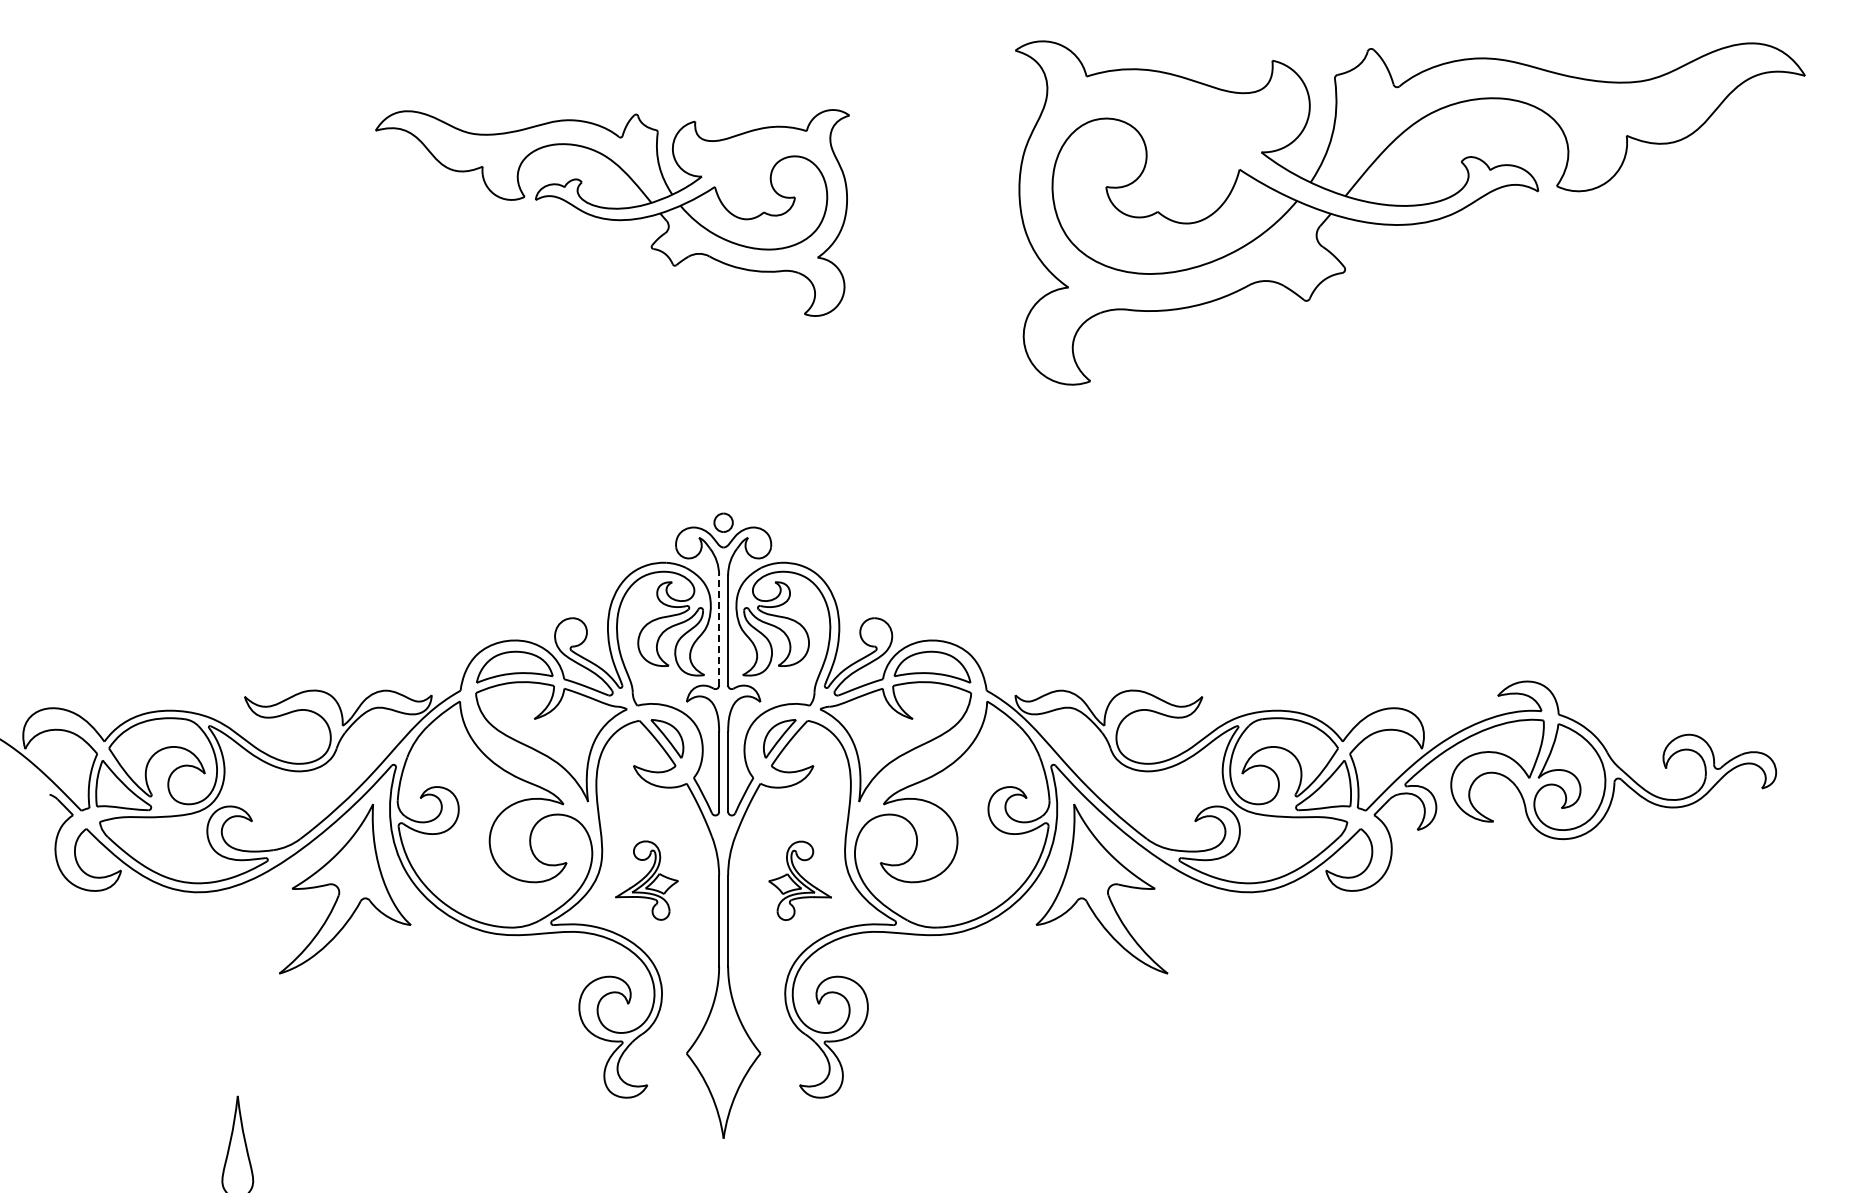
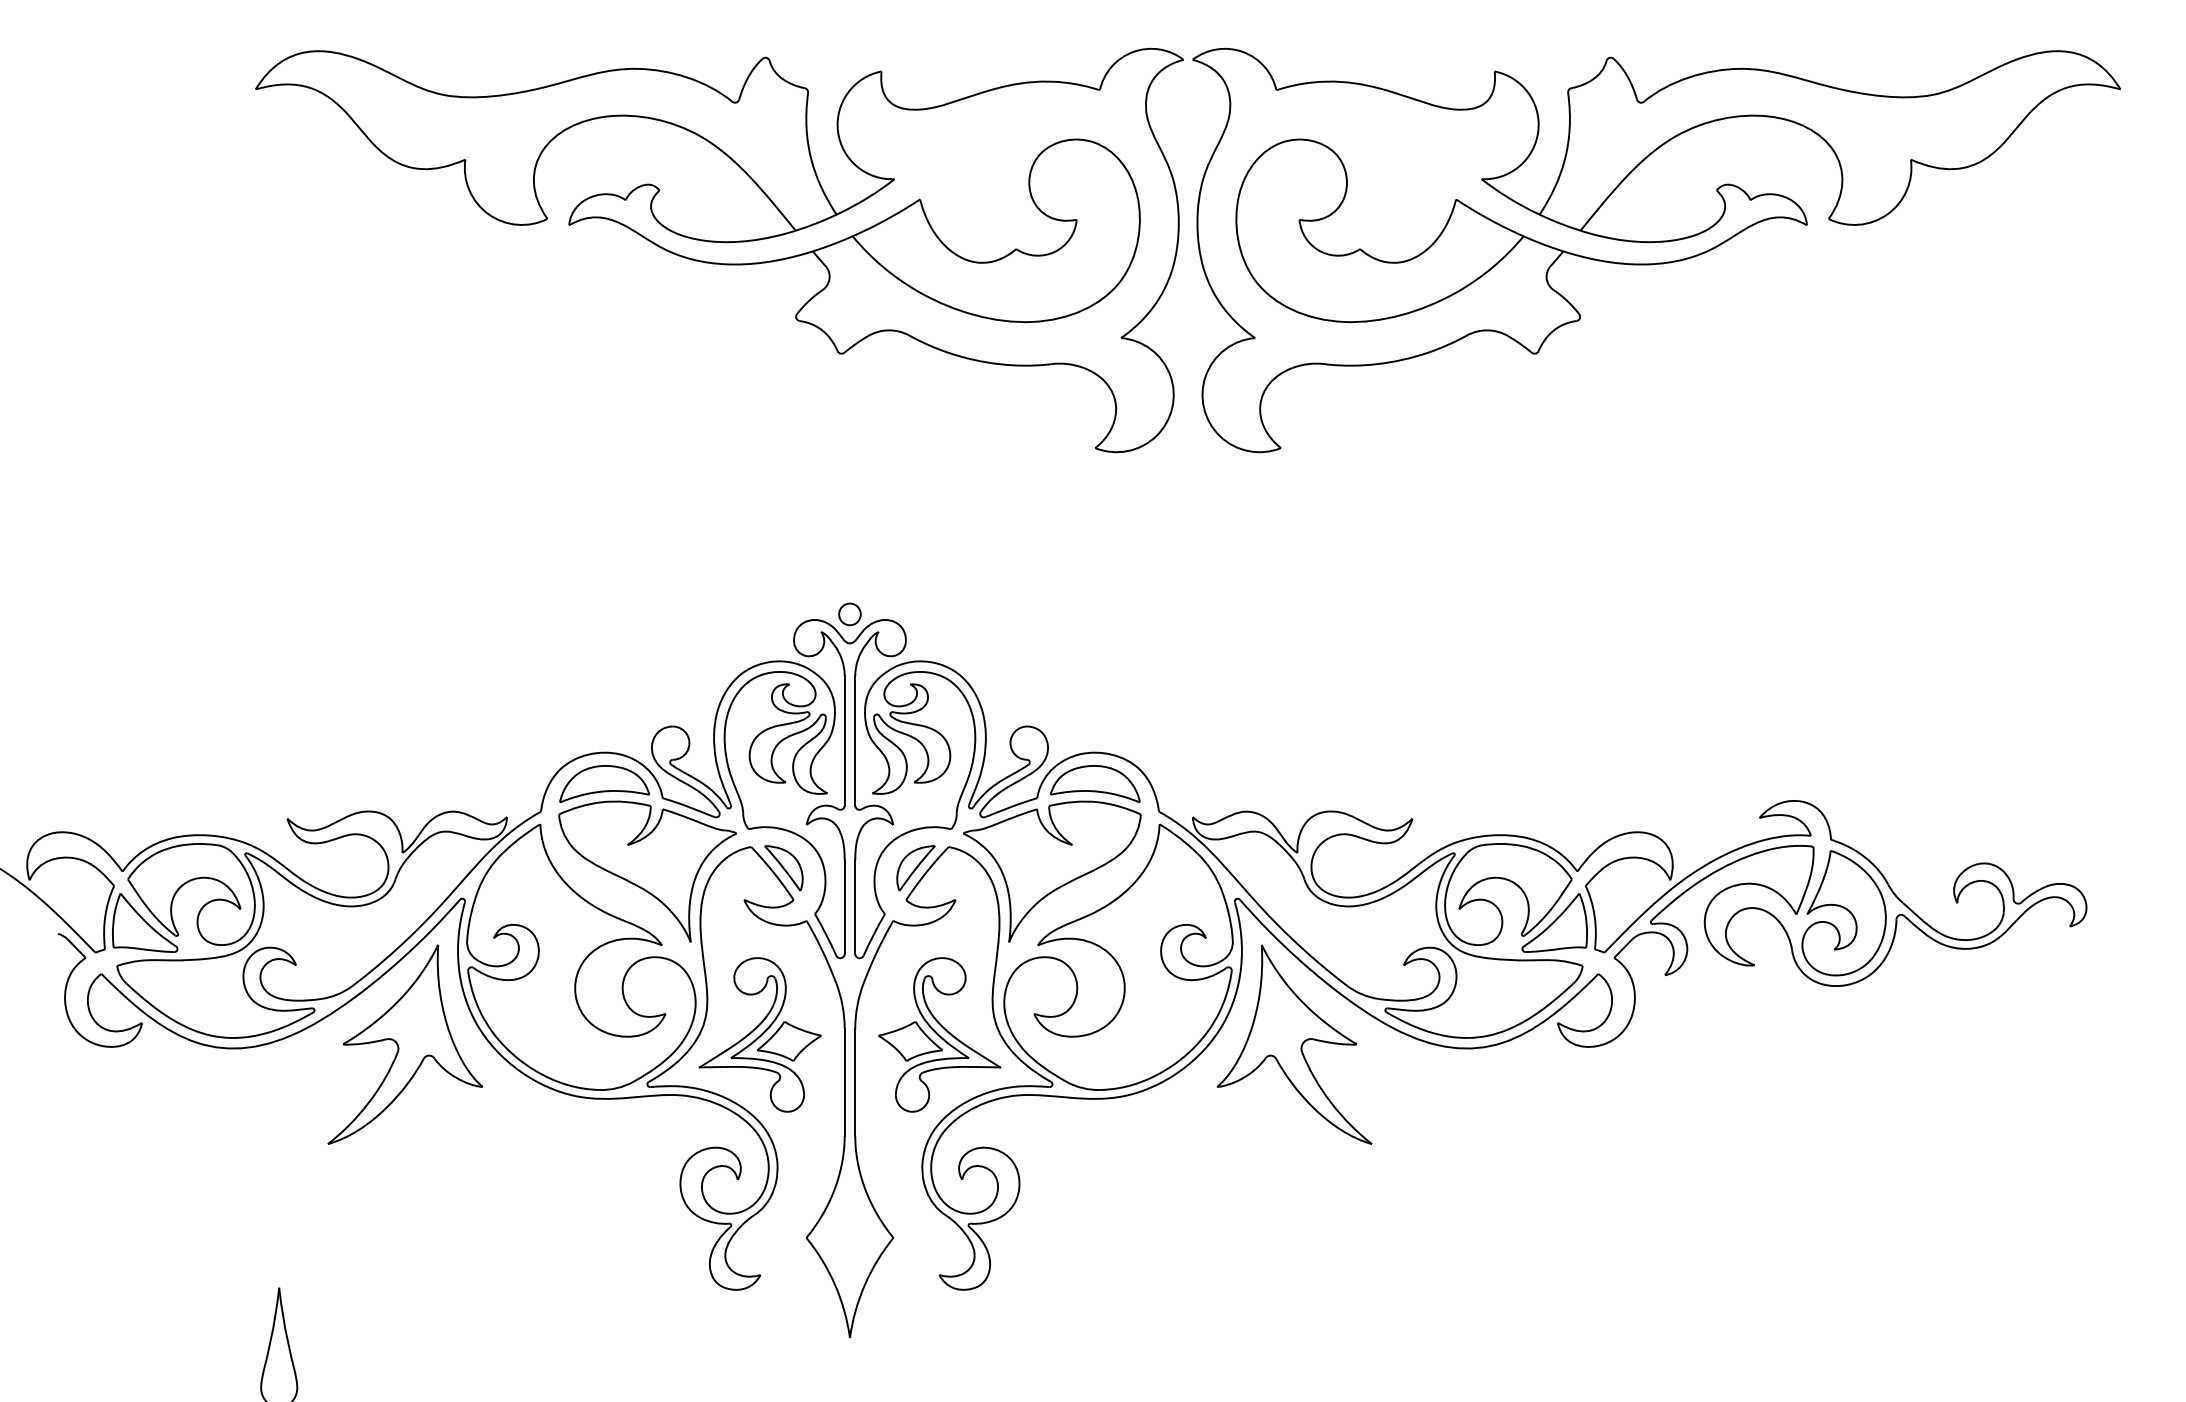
part: (612, 212) -> (719, 249), size x1.67
line: (719, 629) -> (845, 739), dashed -> solid
part: (646, 880) -> (759, 1034), size x1.67
part: (799, 880) -> (939, 1034), size x1.67

